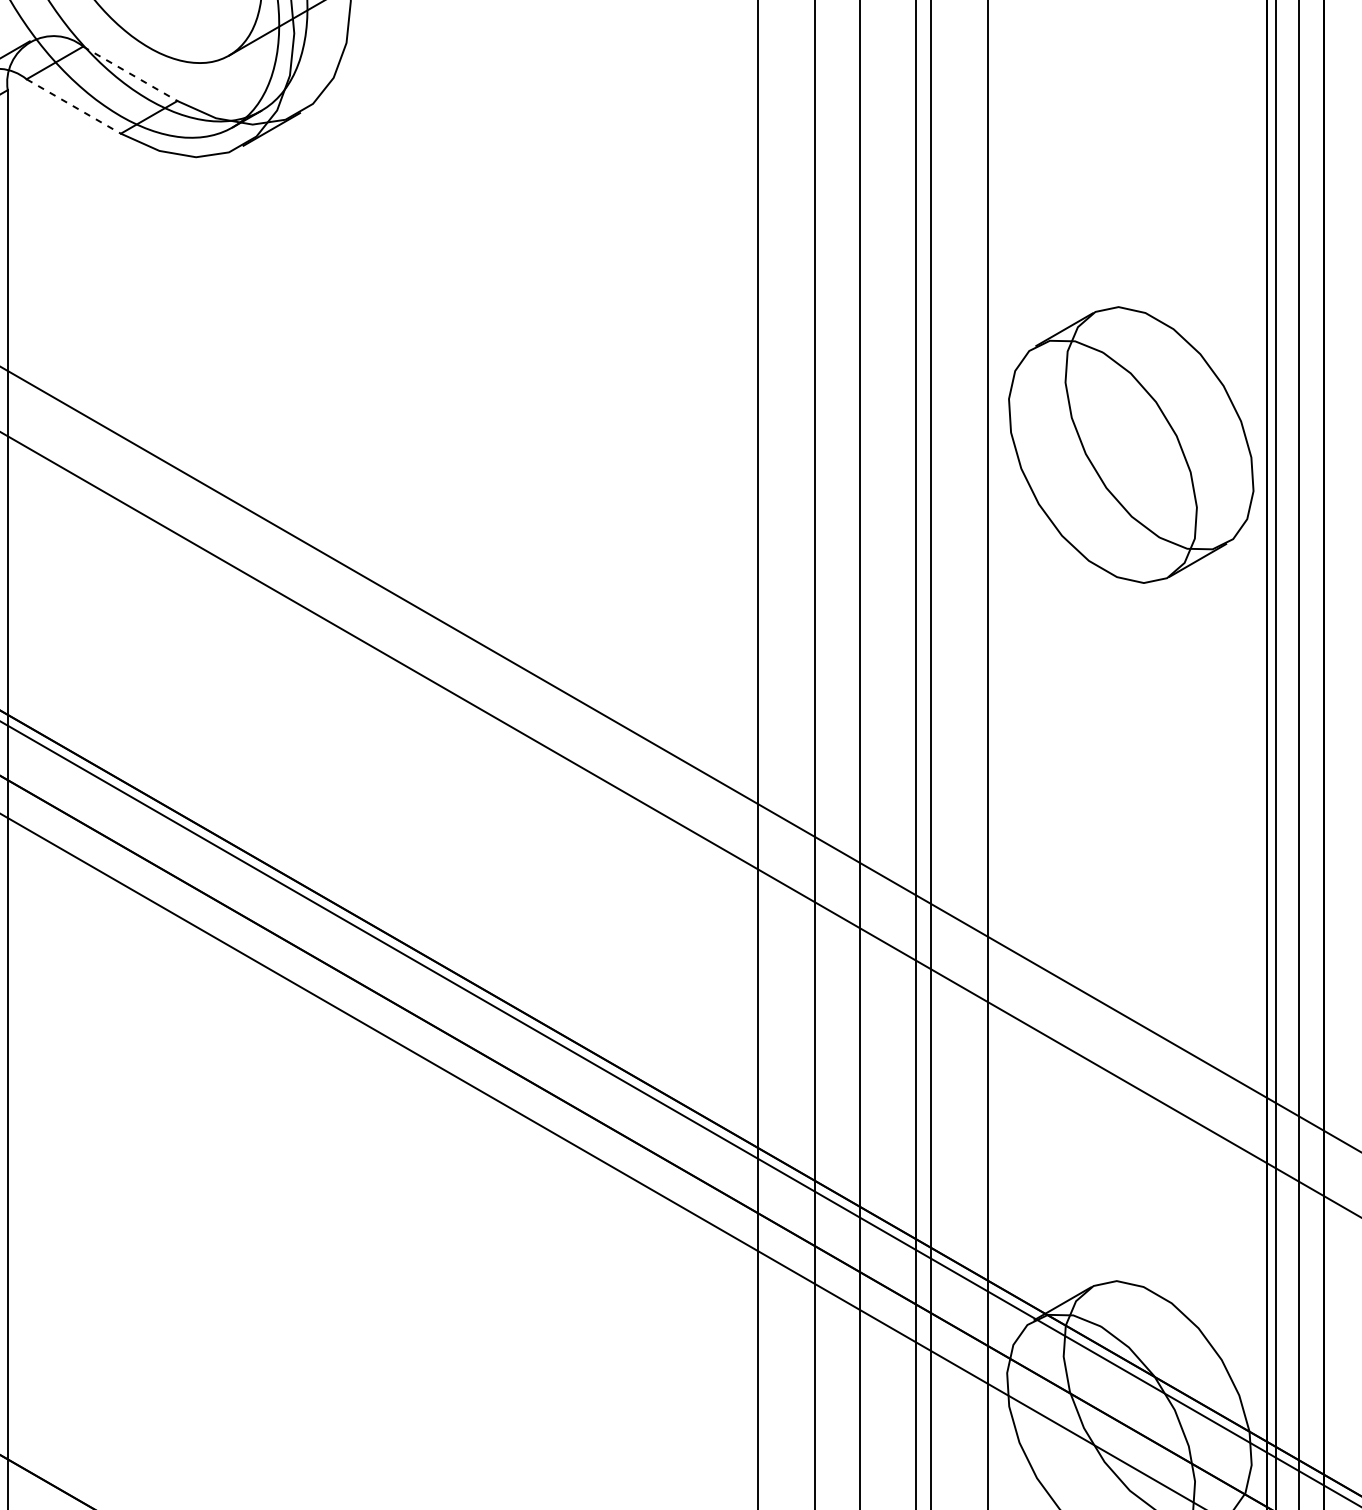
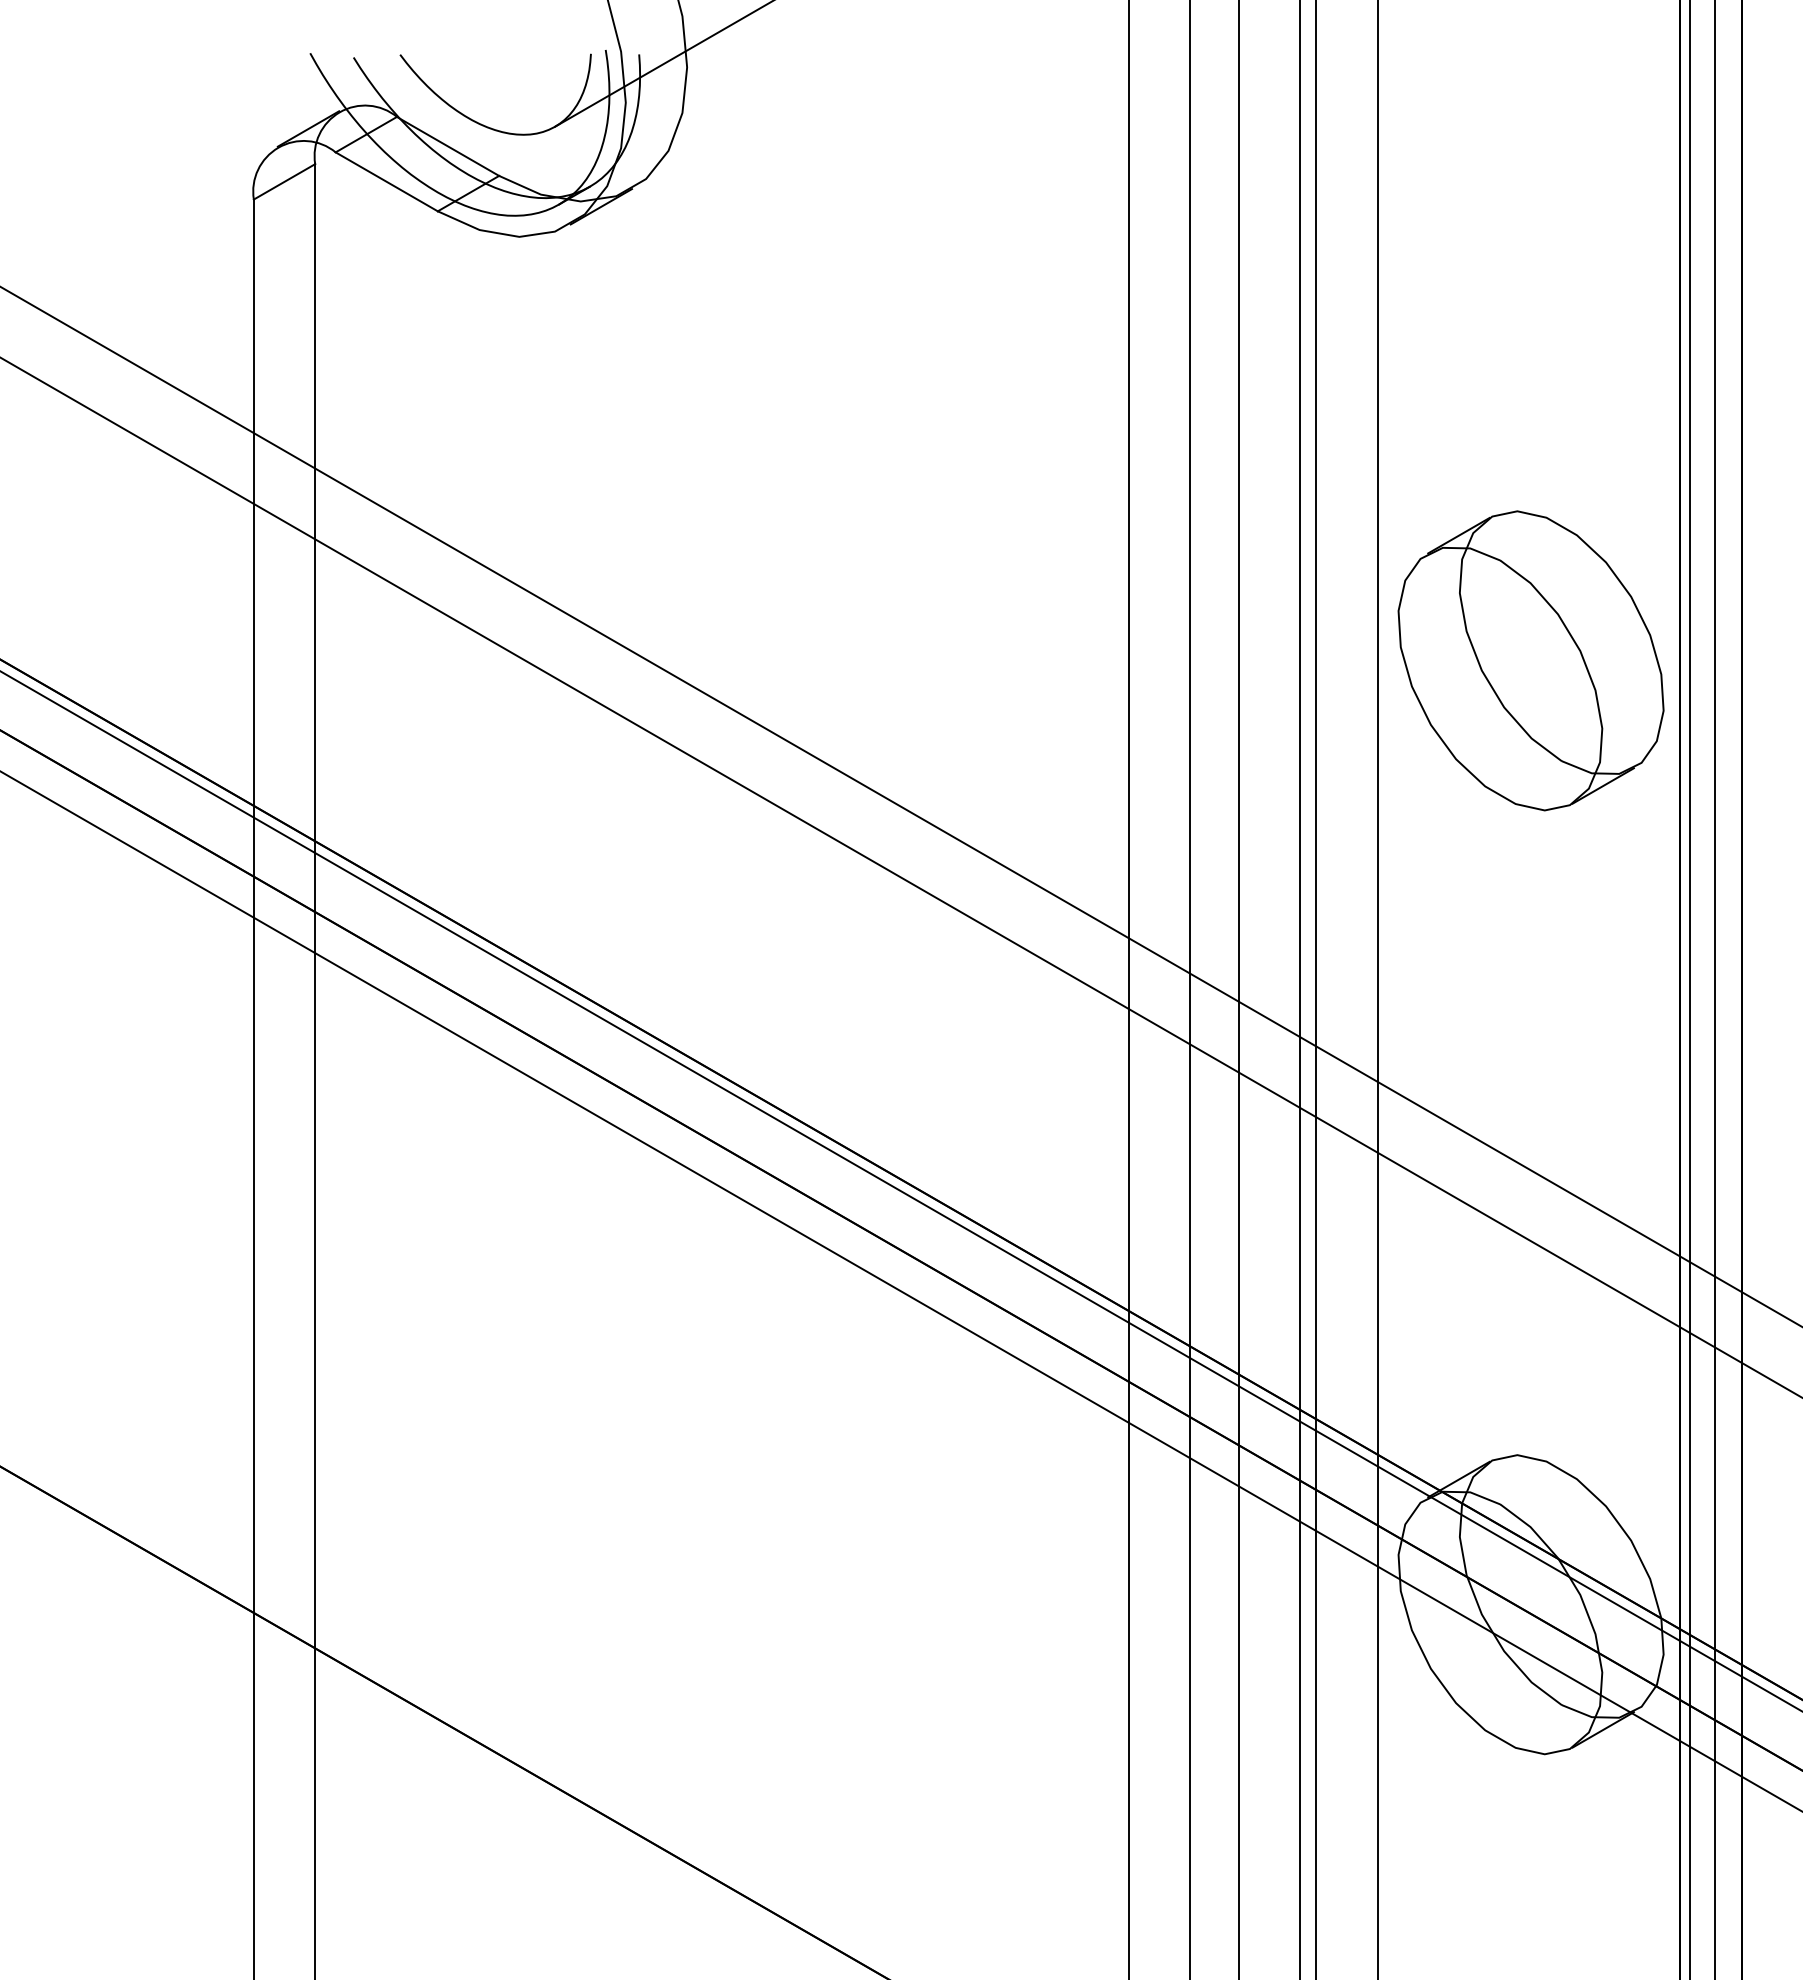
line: (130, 73) -> (448, 146), dashed -> solid
line: (73, 106) -> (386, 181), dashed -> solid
part: (1130, 444) -> (1530, 660), moved

